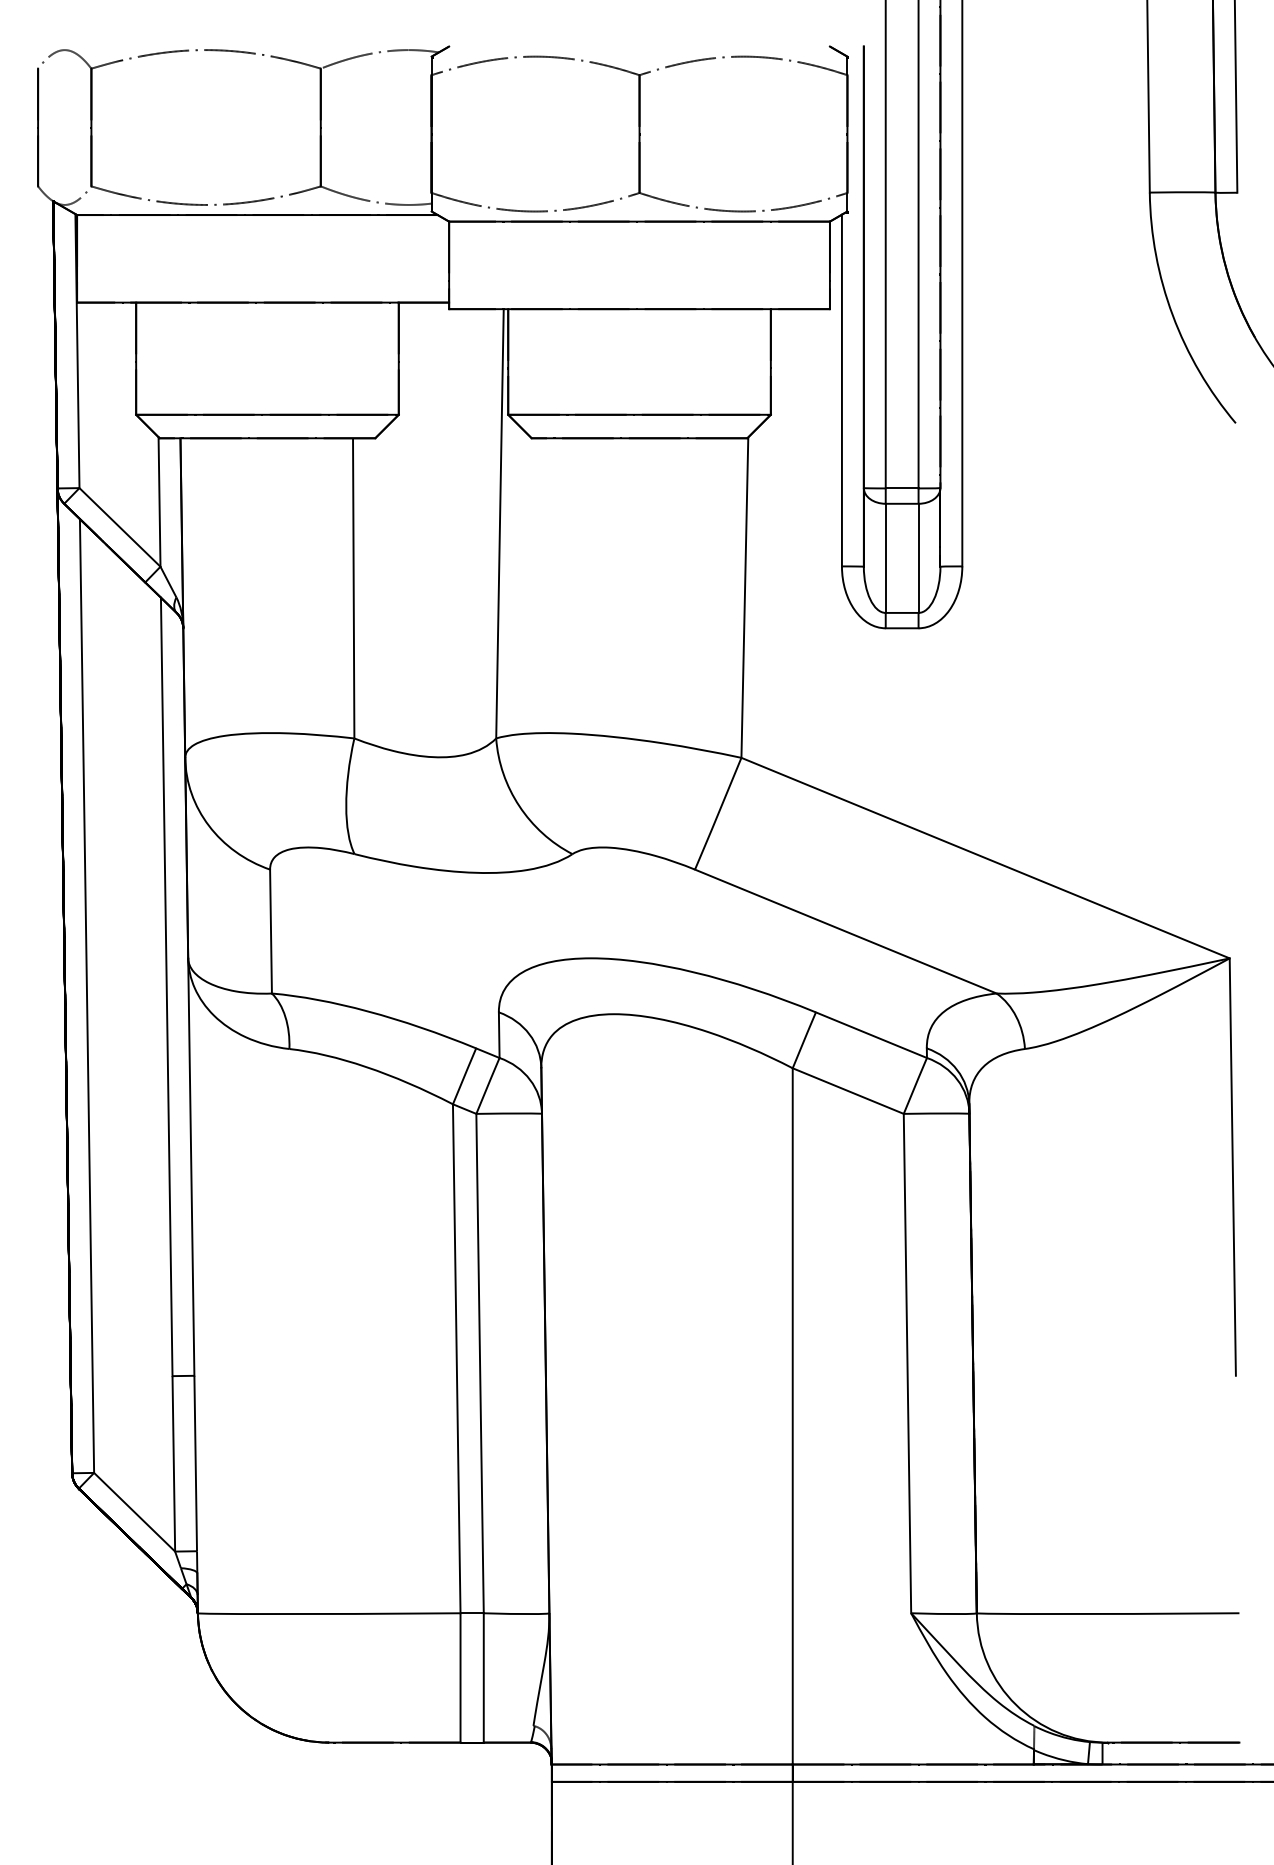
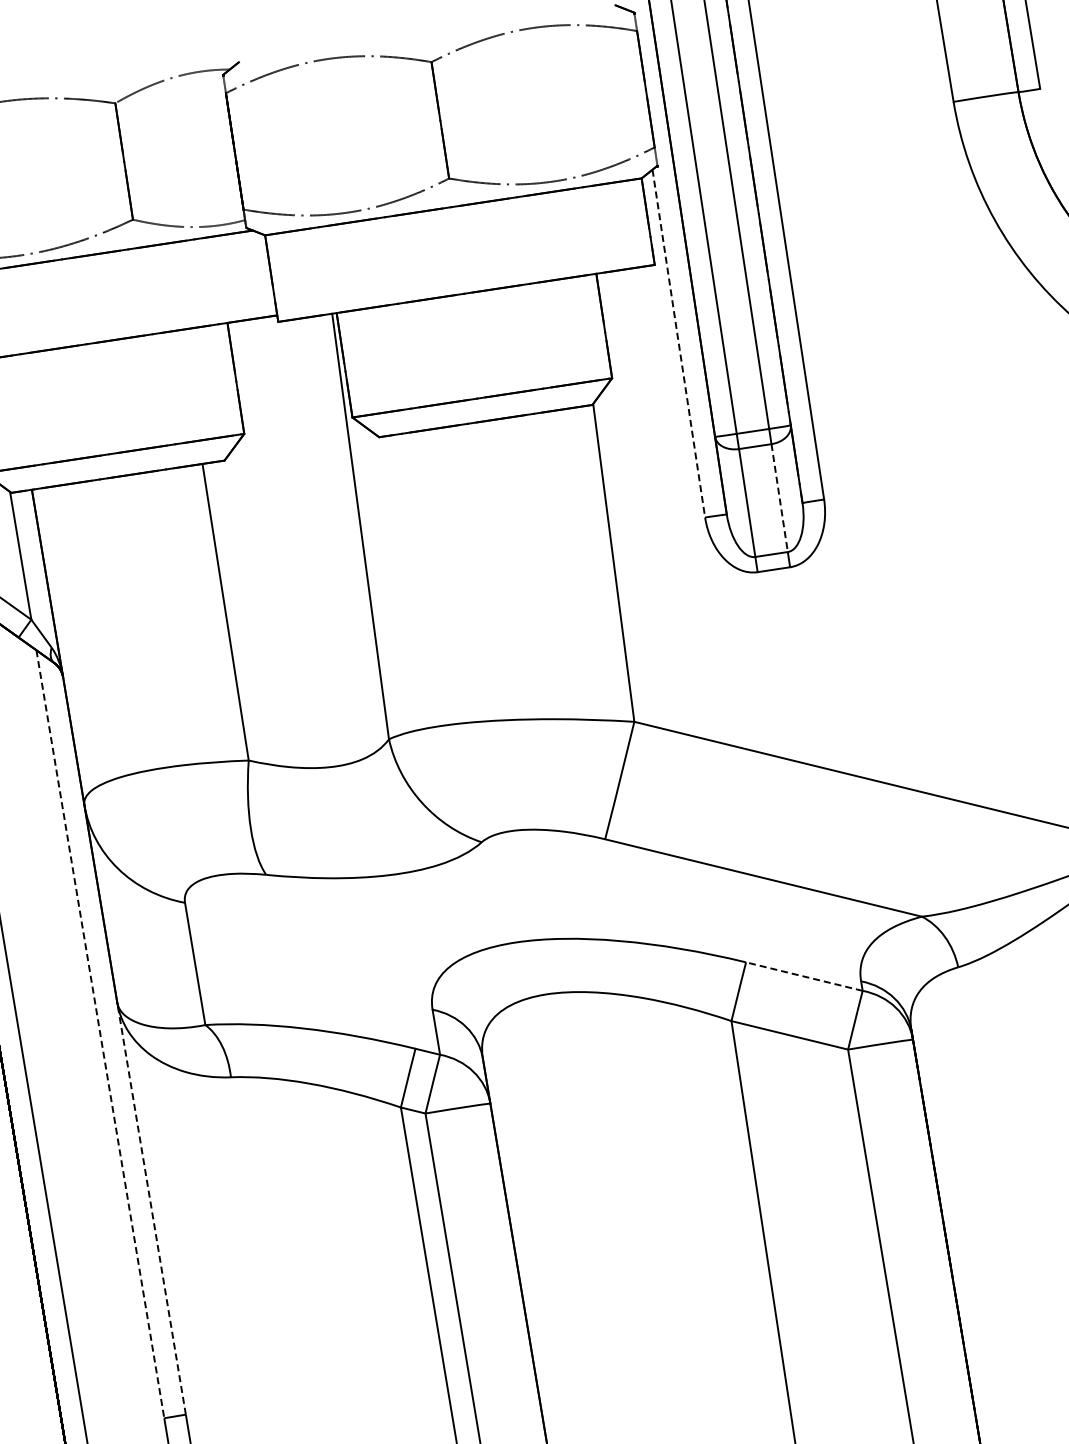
line: (841, 390) -> (678, 343), solid -> dashed
line: (918, 558) -> (779, 498), solid -> dashed
line: (166, 987) -> (100, 1034), solid -> dashed
line: (871, 1035) -> (804, 976), solid -> dashed
line: (191, 1167) -> (151, 1209), solid -> dashed

